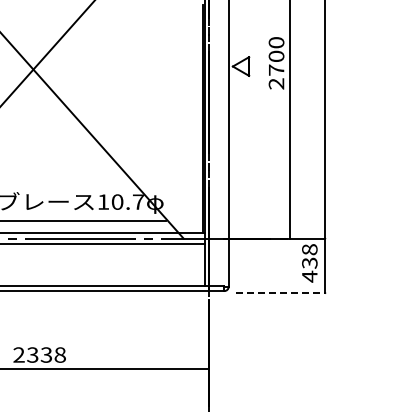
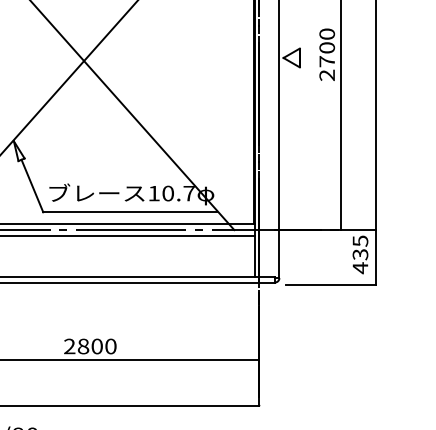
text: (309, 249) -> (360, 240), 438 -> 435
line: (280, 293) -> (331, 284), dashed -> solid
text: (45, 355) -> (96, 346), 2338 -> 2800

